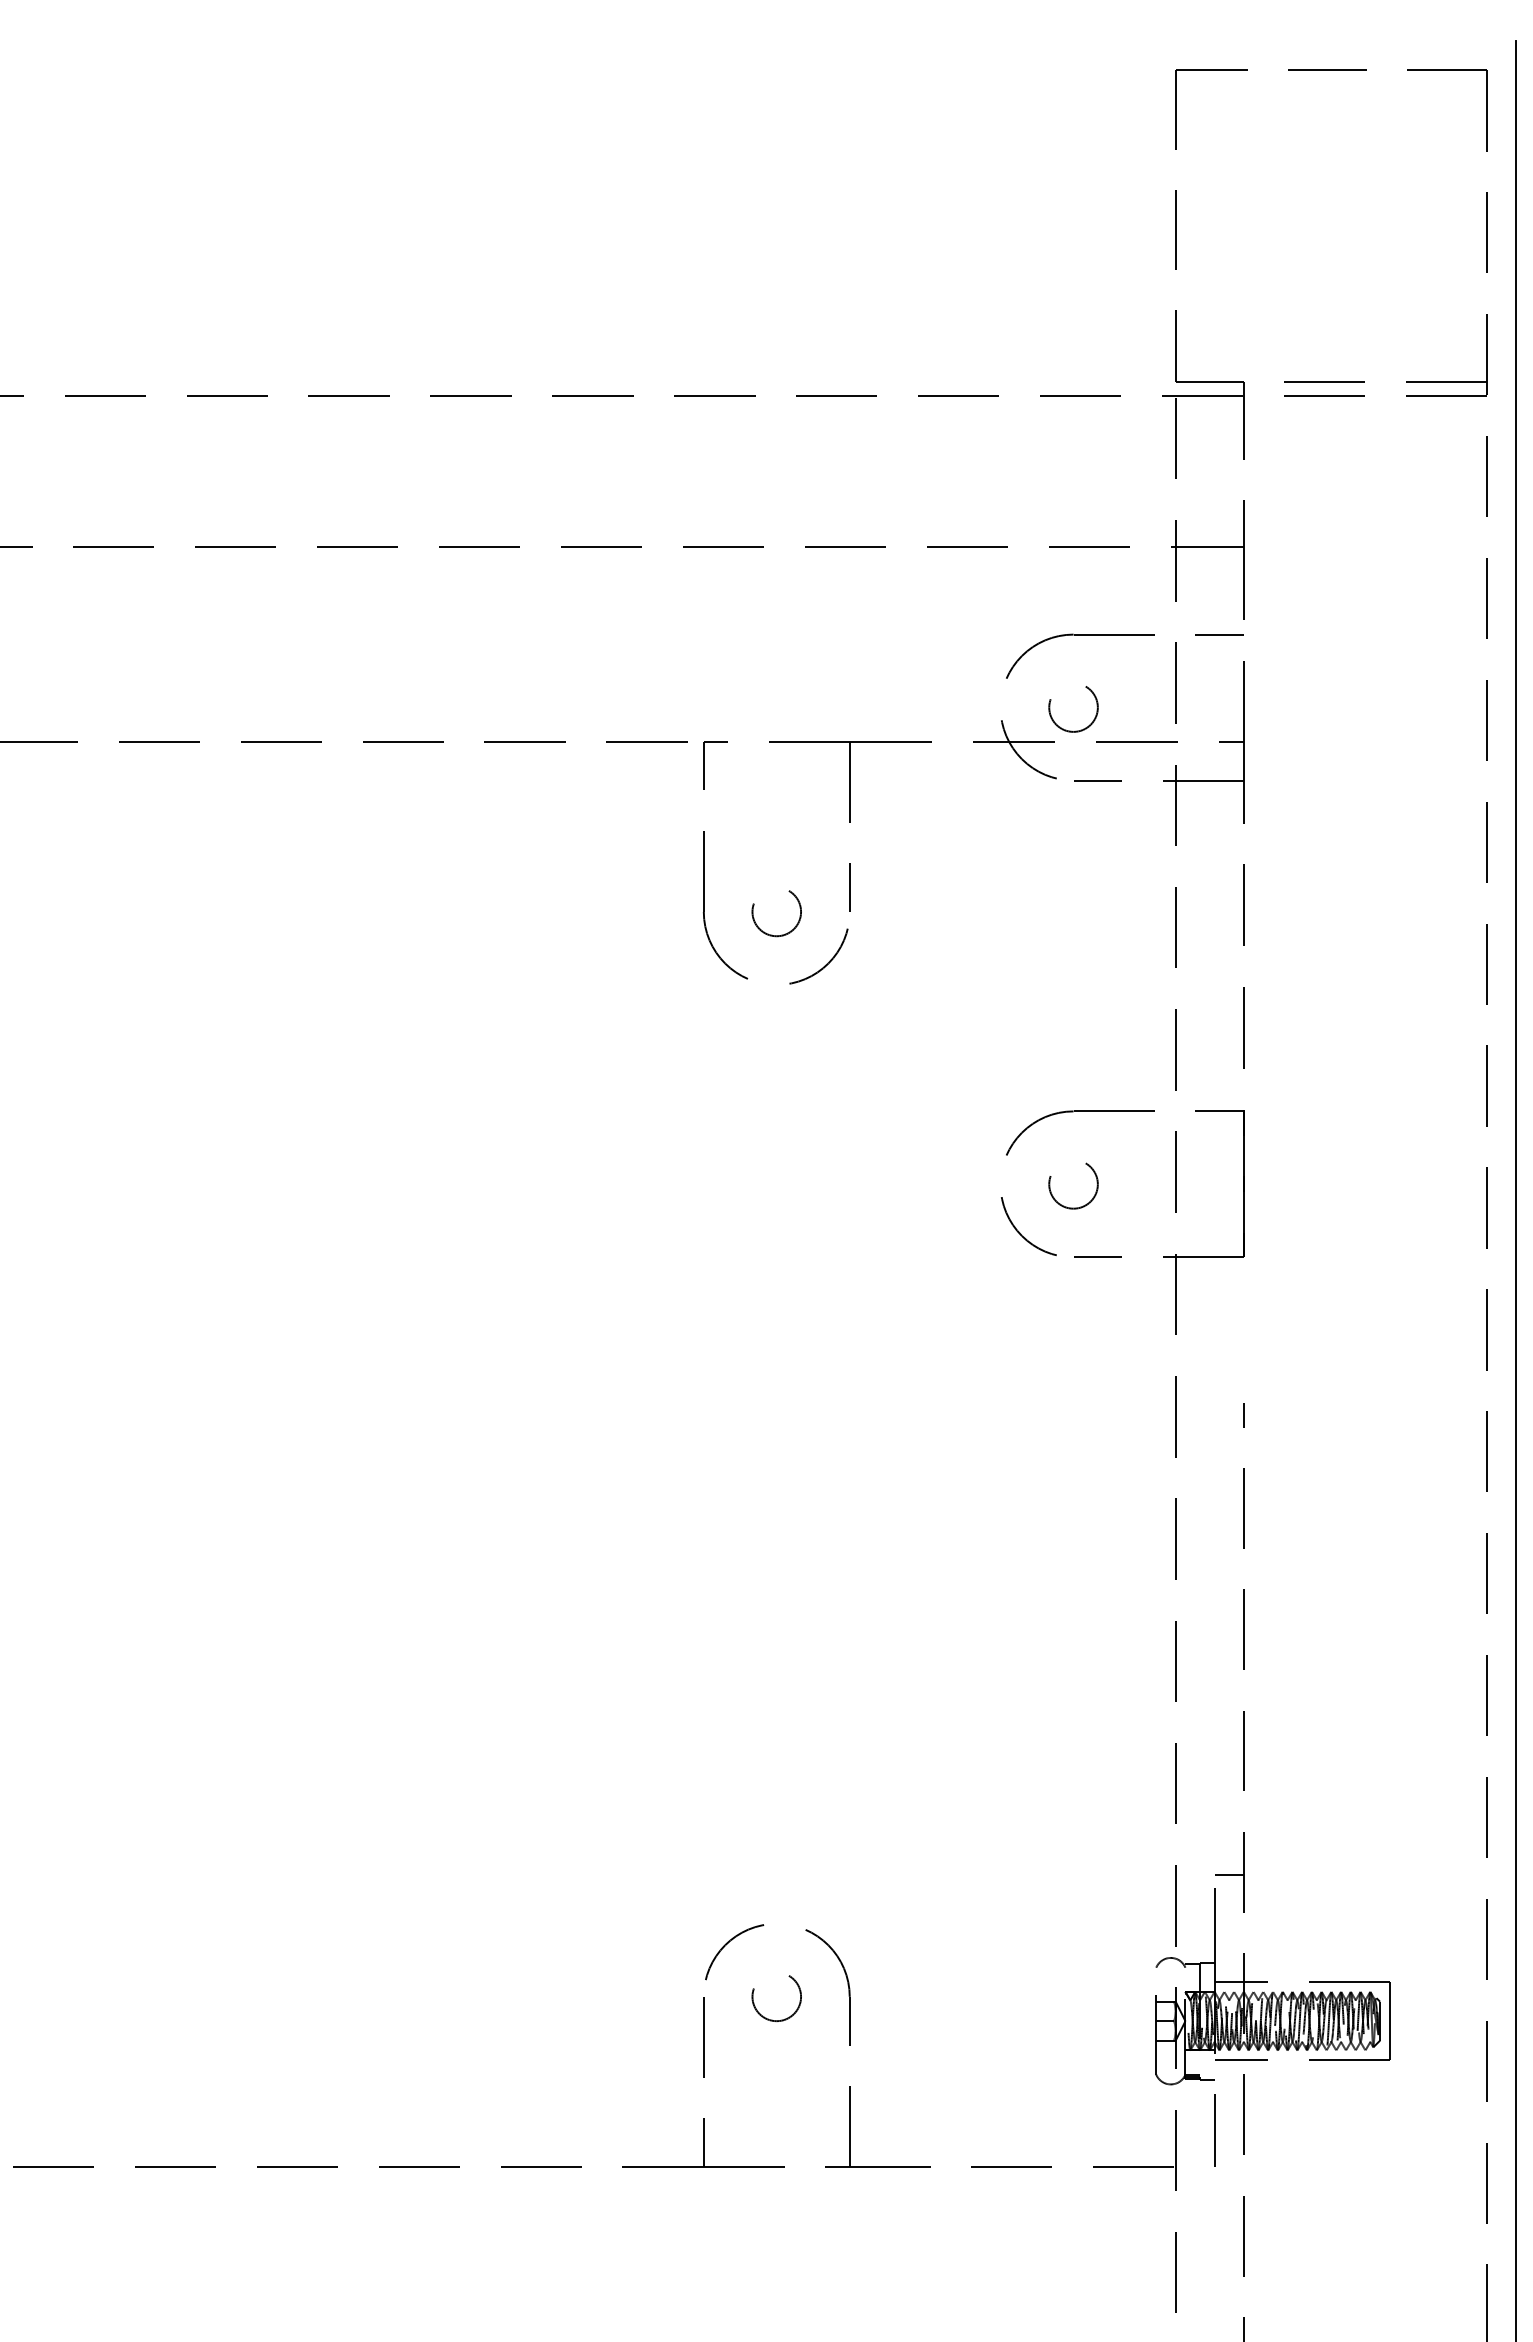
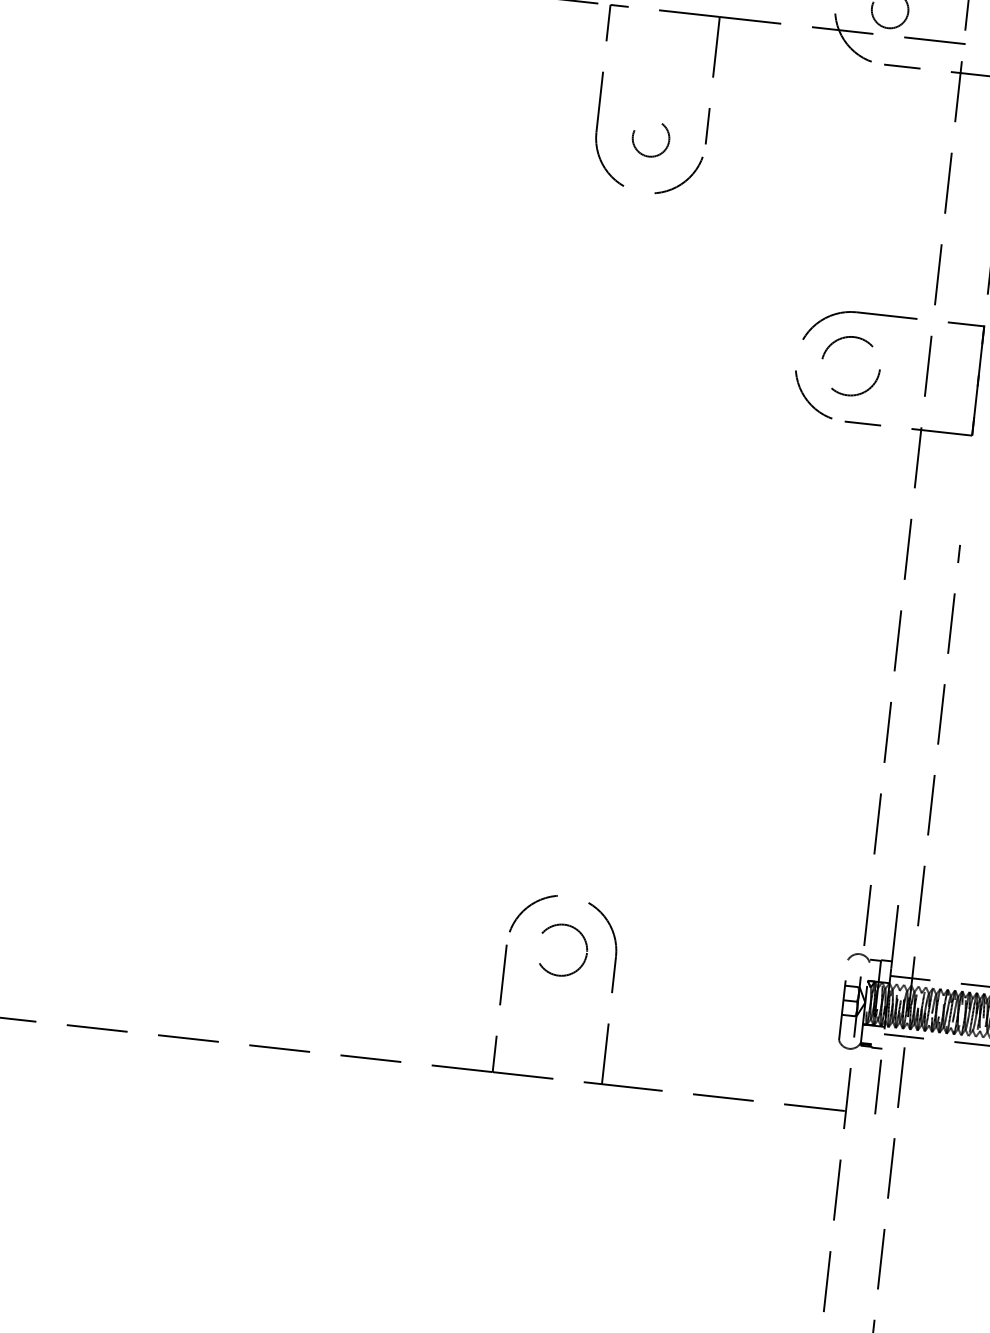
circle: (1073, 1185) -> (850, 367), size x1.6
line: (1228, 1875) -> (909, 897), removed
circle: (776, 1998) -> (561, 951), size x1.4

